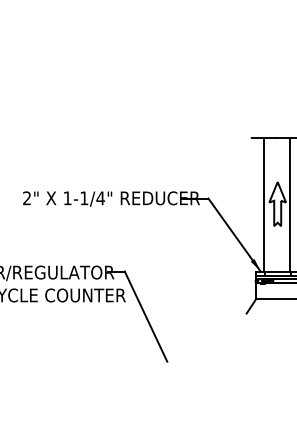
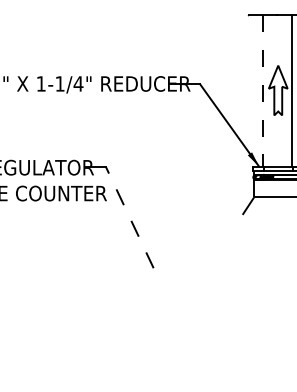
line: (263, 205) -> (262, 92), solid -> dashed
line: (146, 316) -> (130, 217), solid -> dashed

